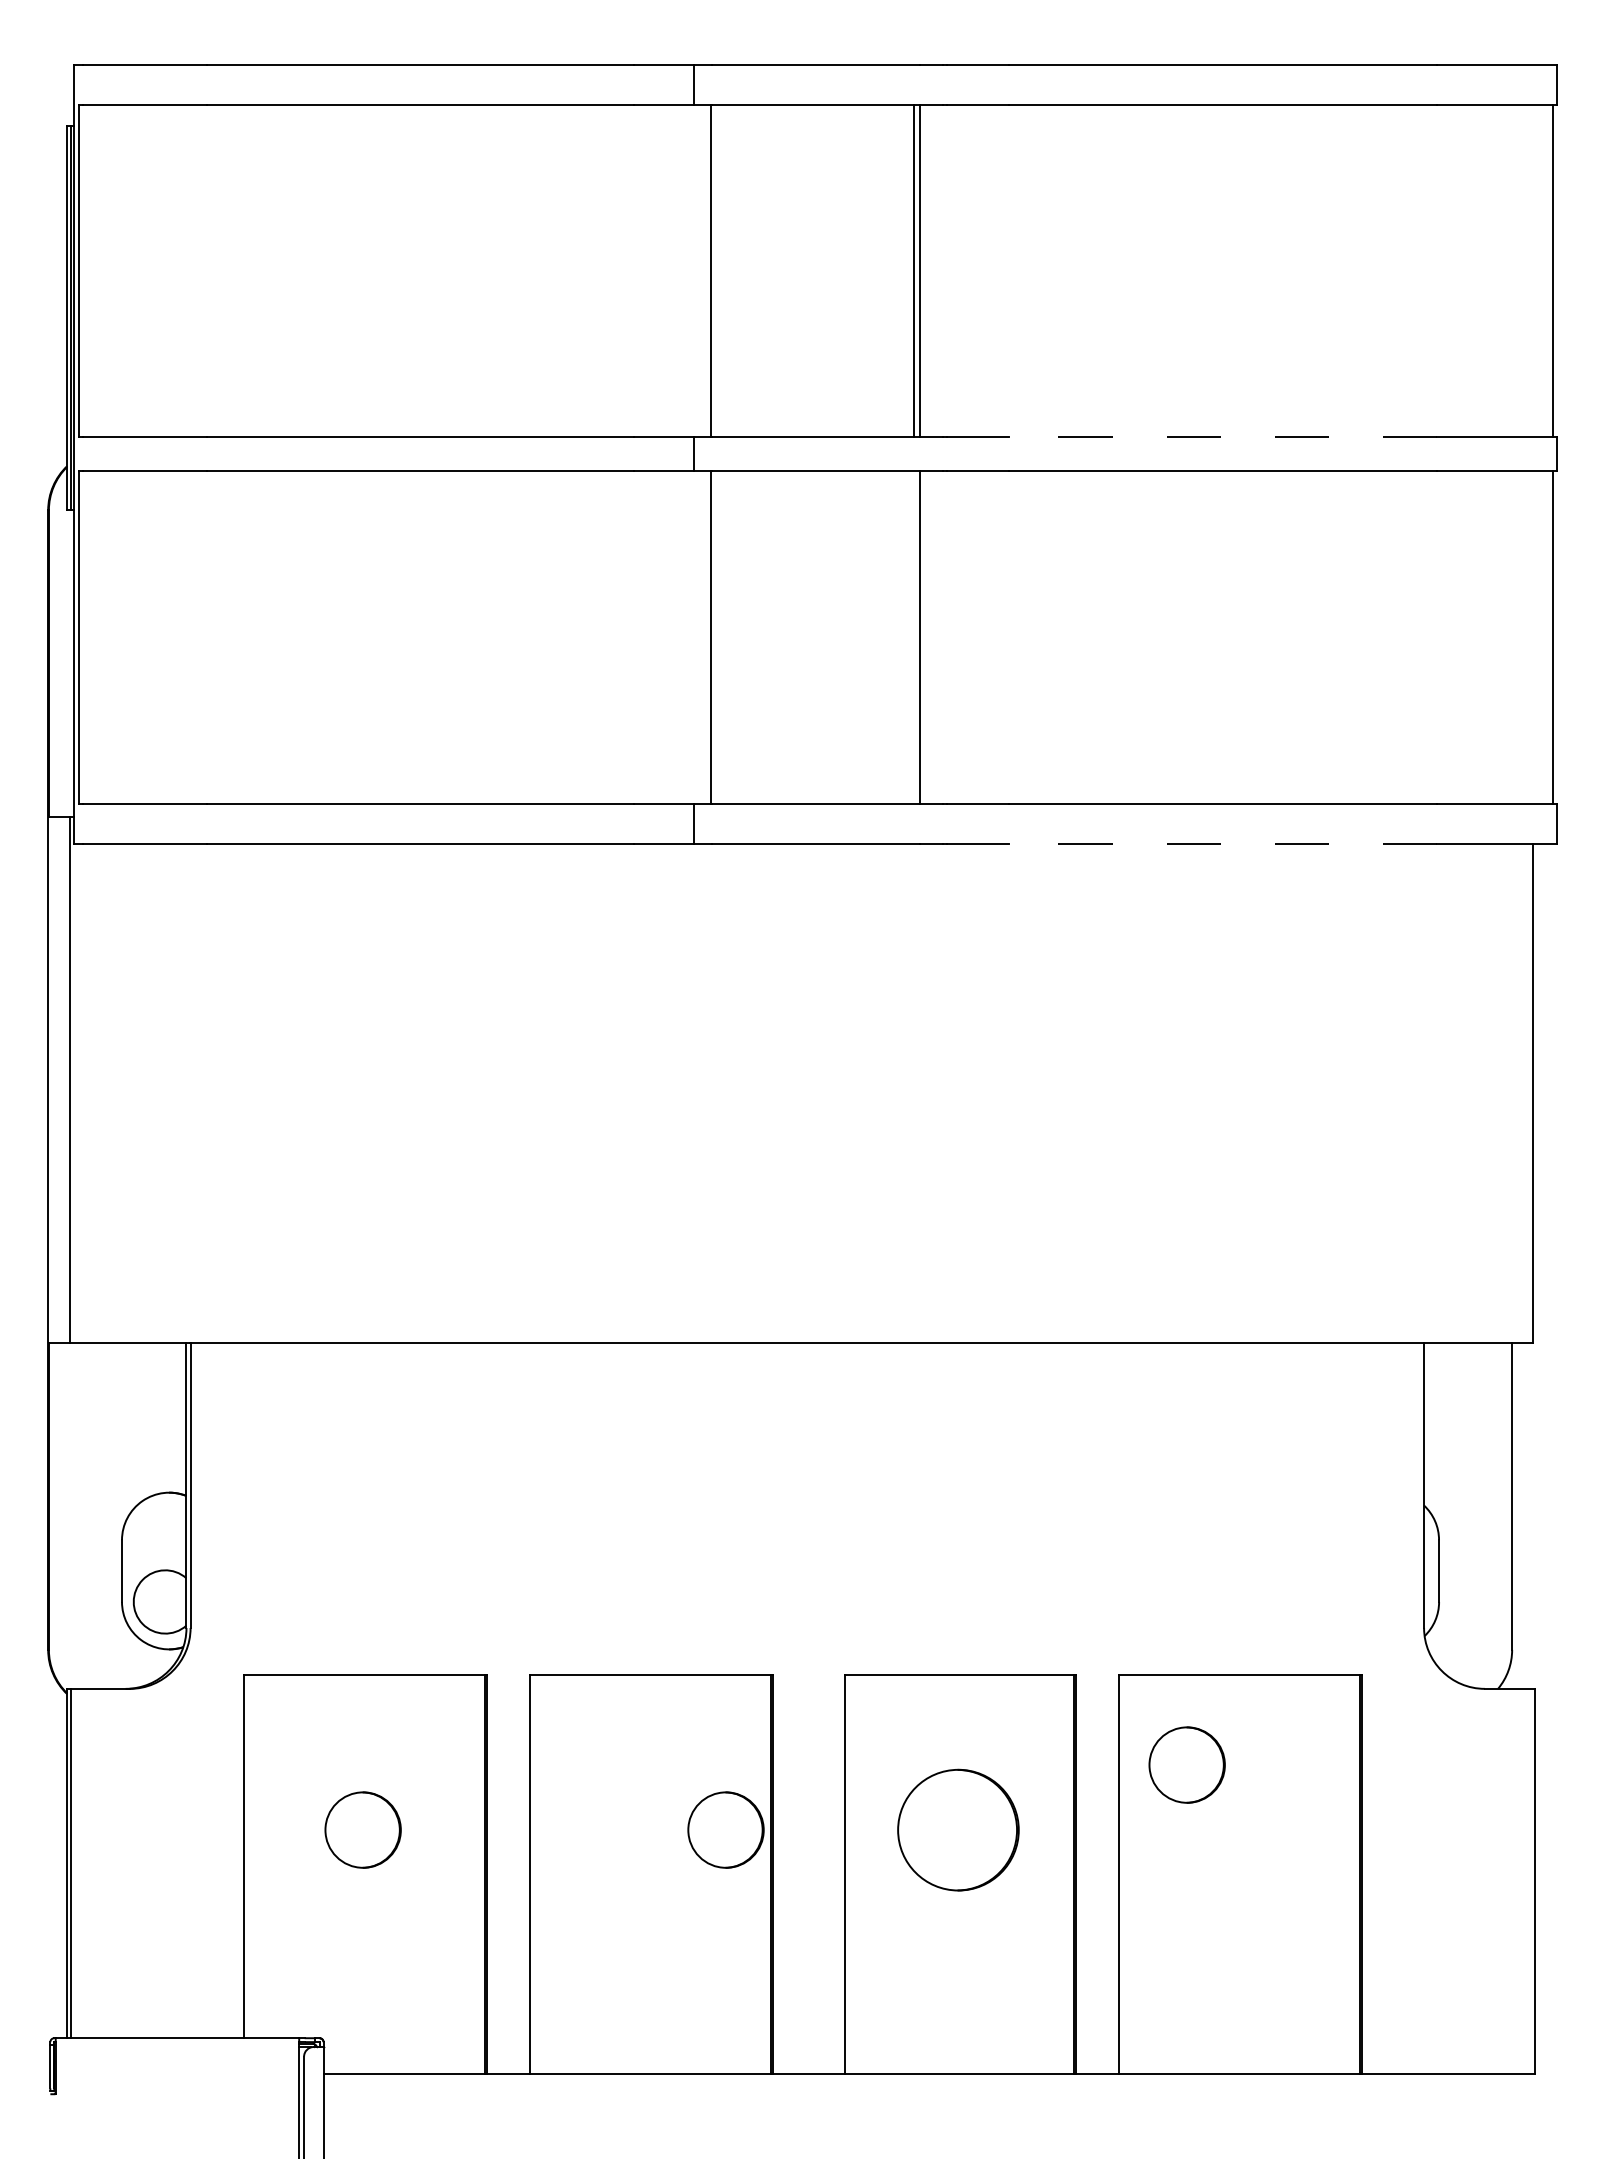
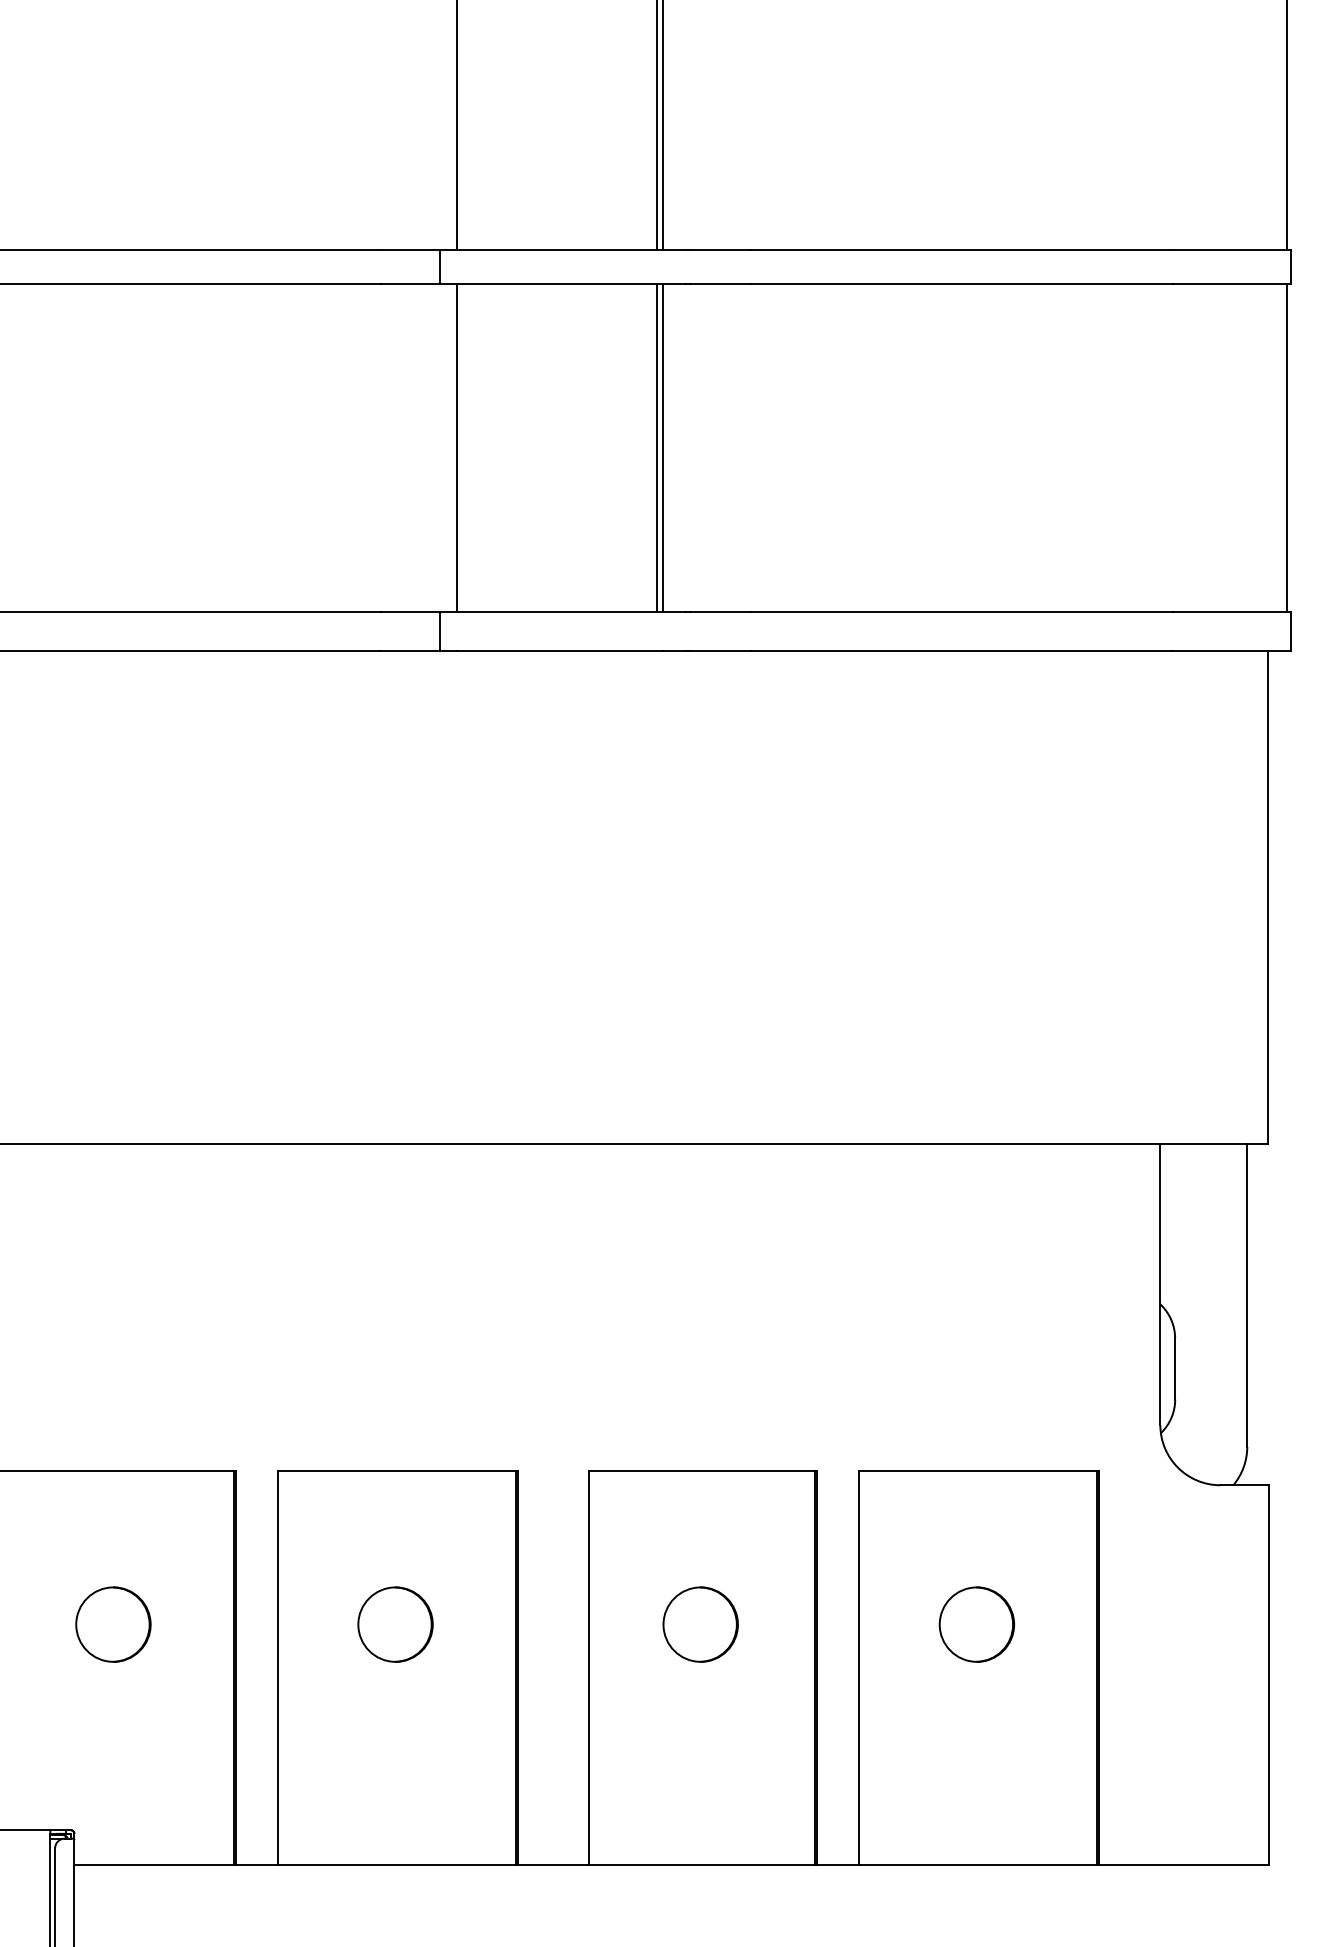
line: (1223, 437) -> (962, 250), dashed -> solid
line: (913, 637) -> (656, 447), added
line: (1223, 843) -> (962, 651), dashed -> solid
part: (1186, 1764) -> (976, 1624), moved
part: (725, 1829) -> (395, 1624), moved
part: (957, 1829) -> (699, 1624), size x0.62

